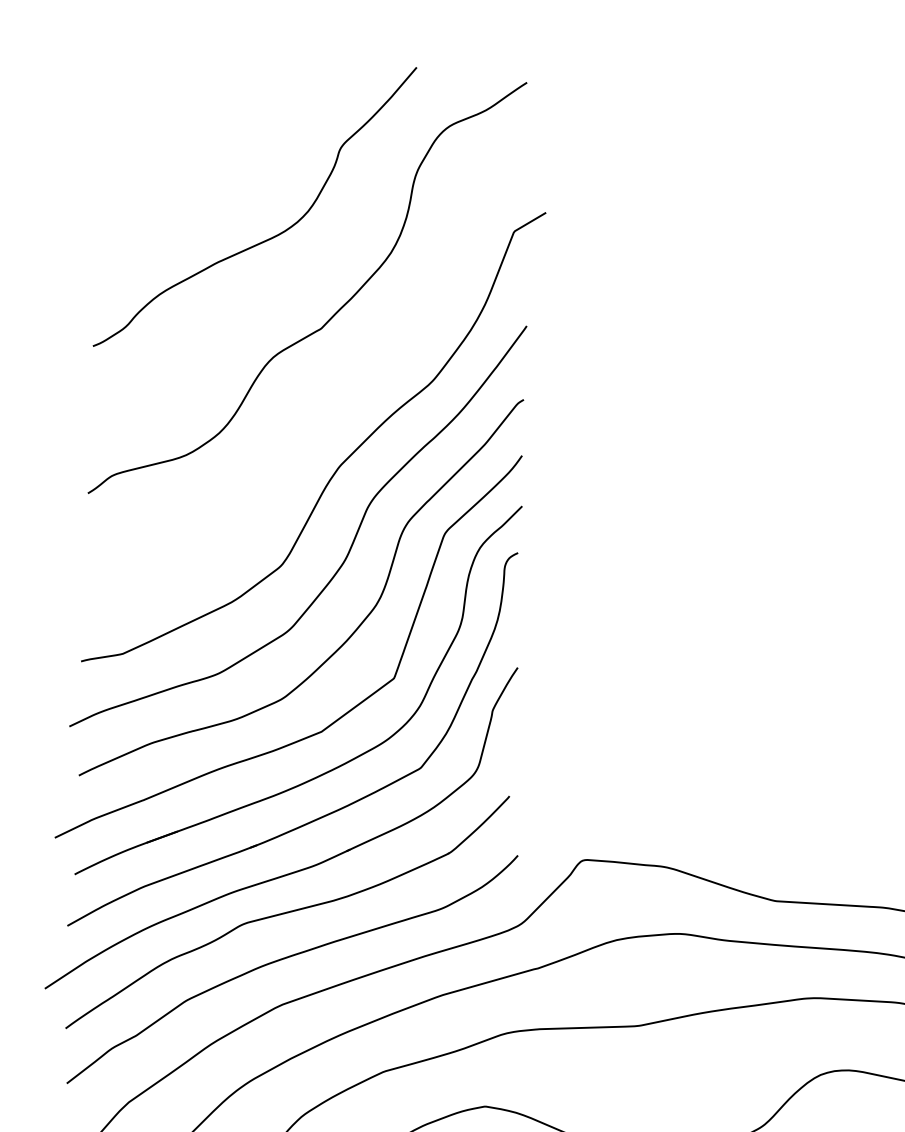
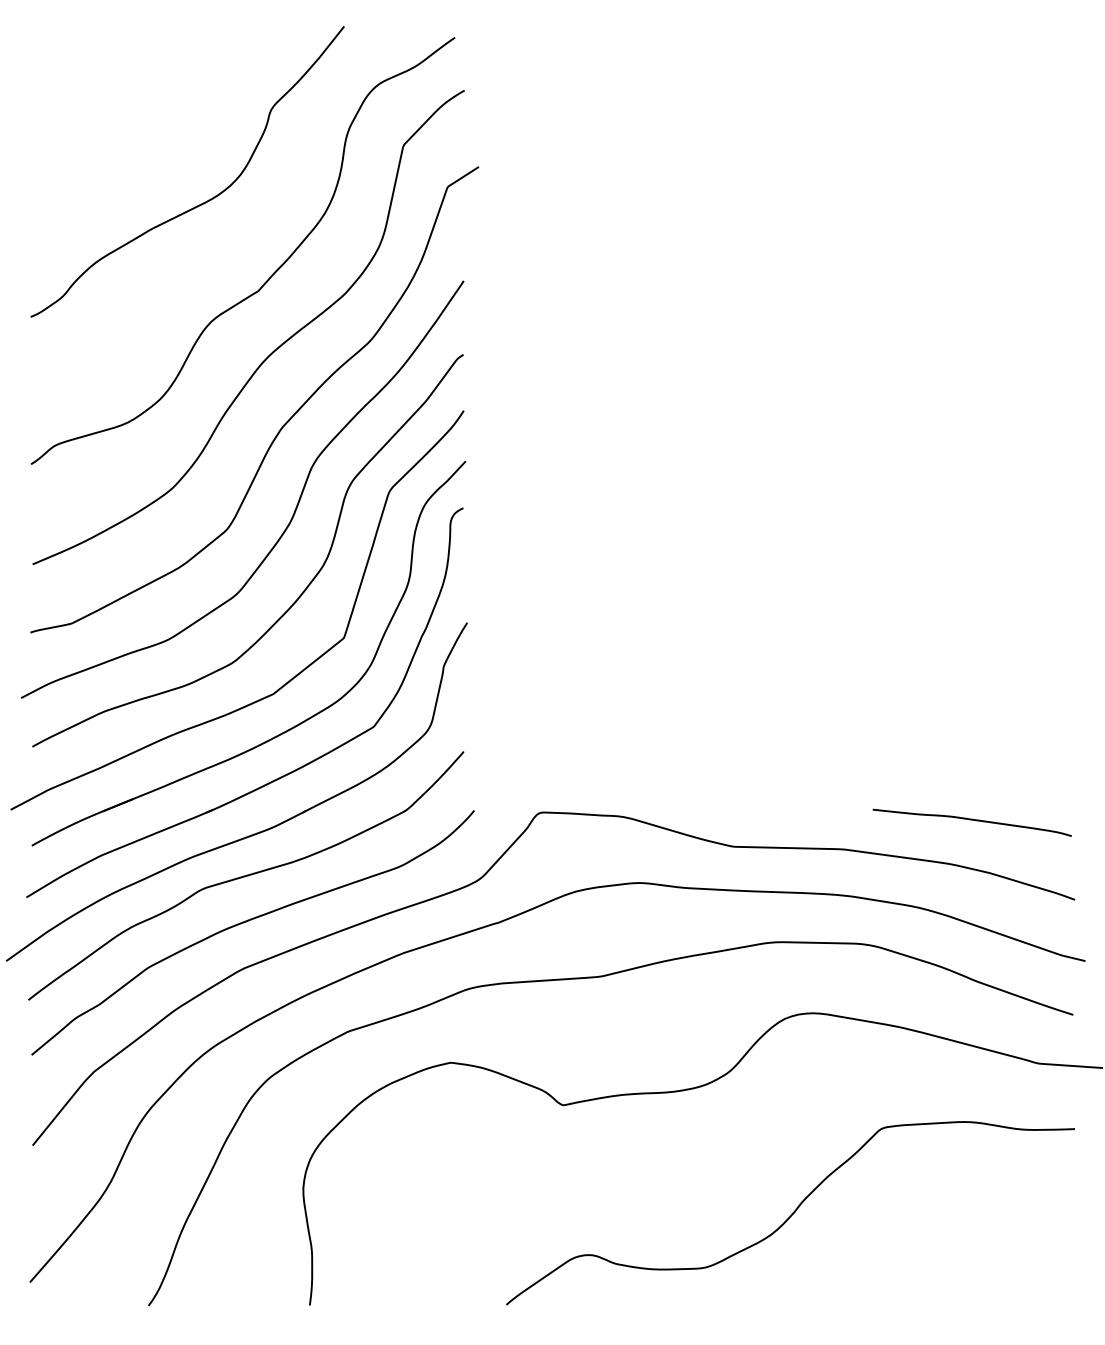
curve: (333, 389) -> (272, 351), added

